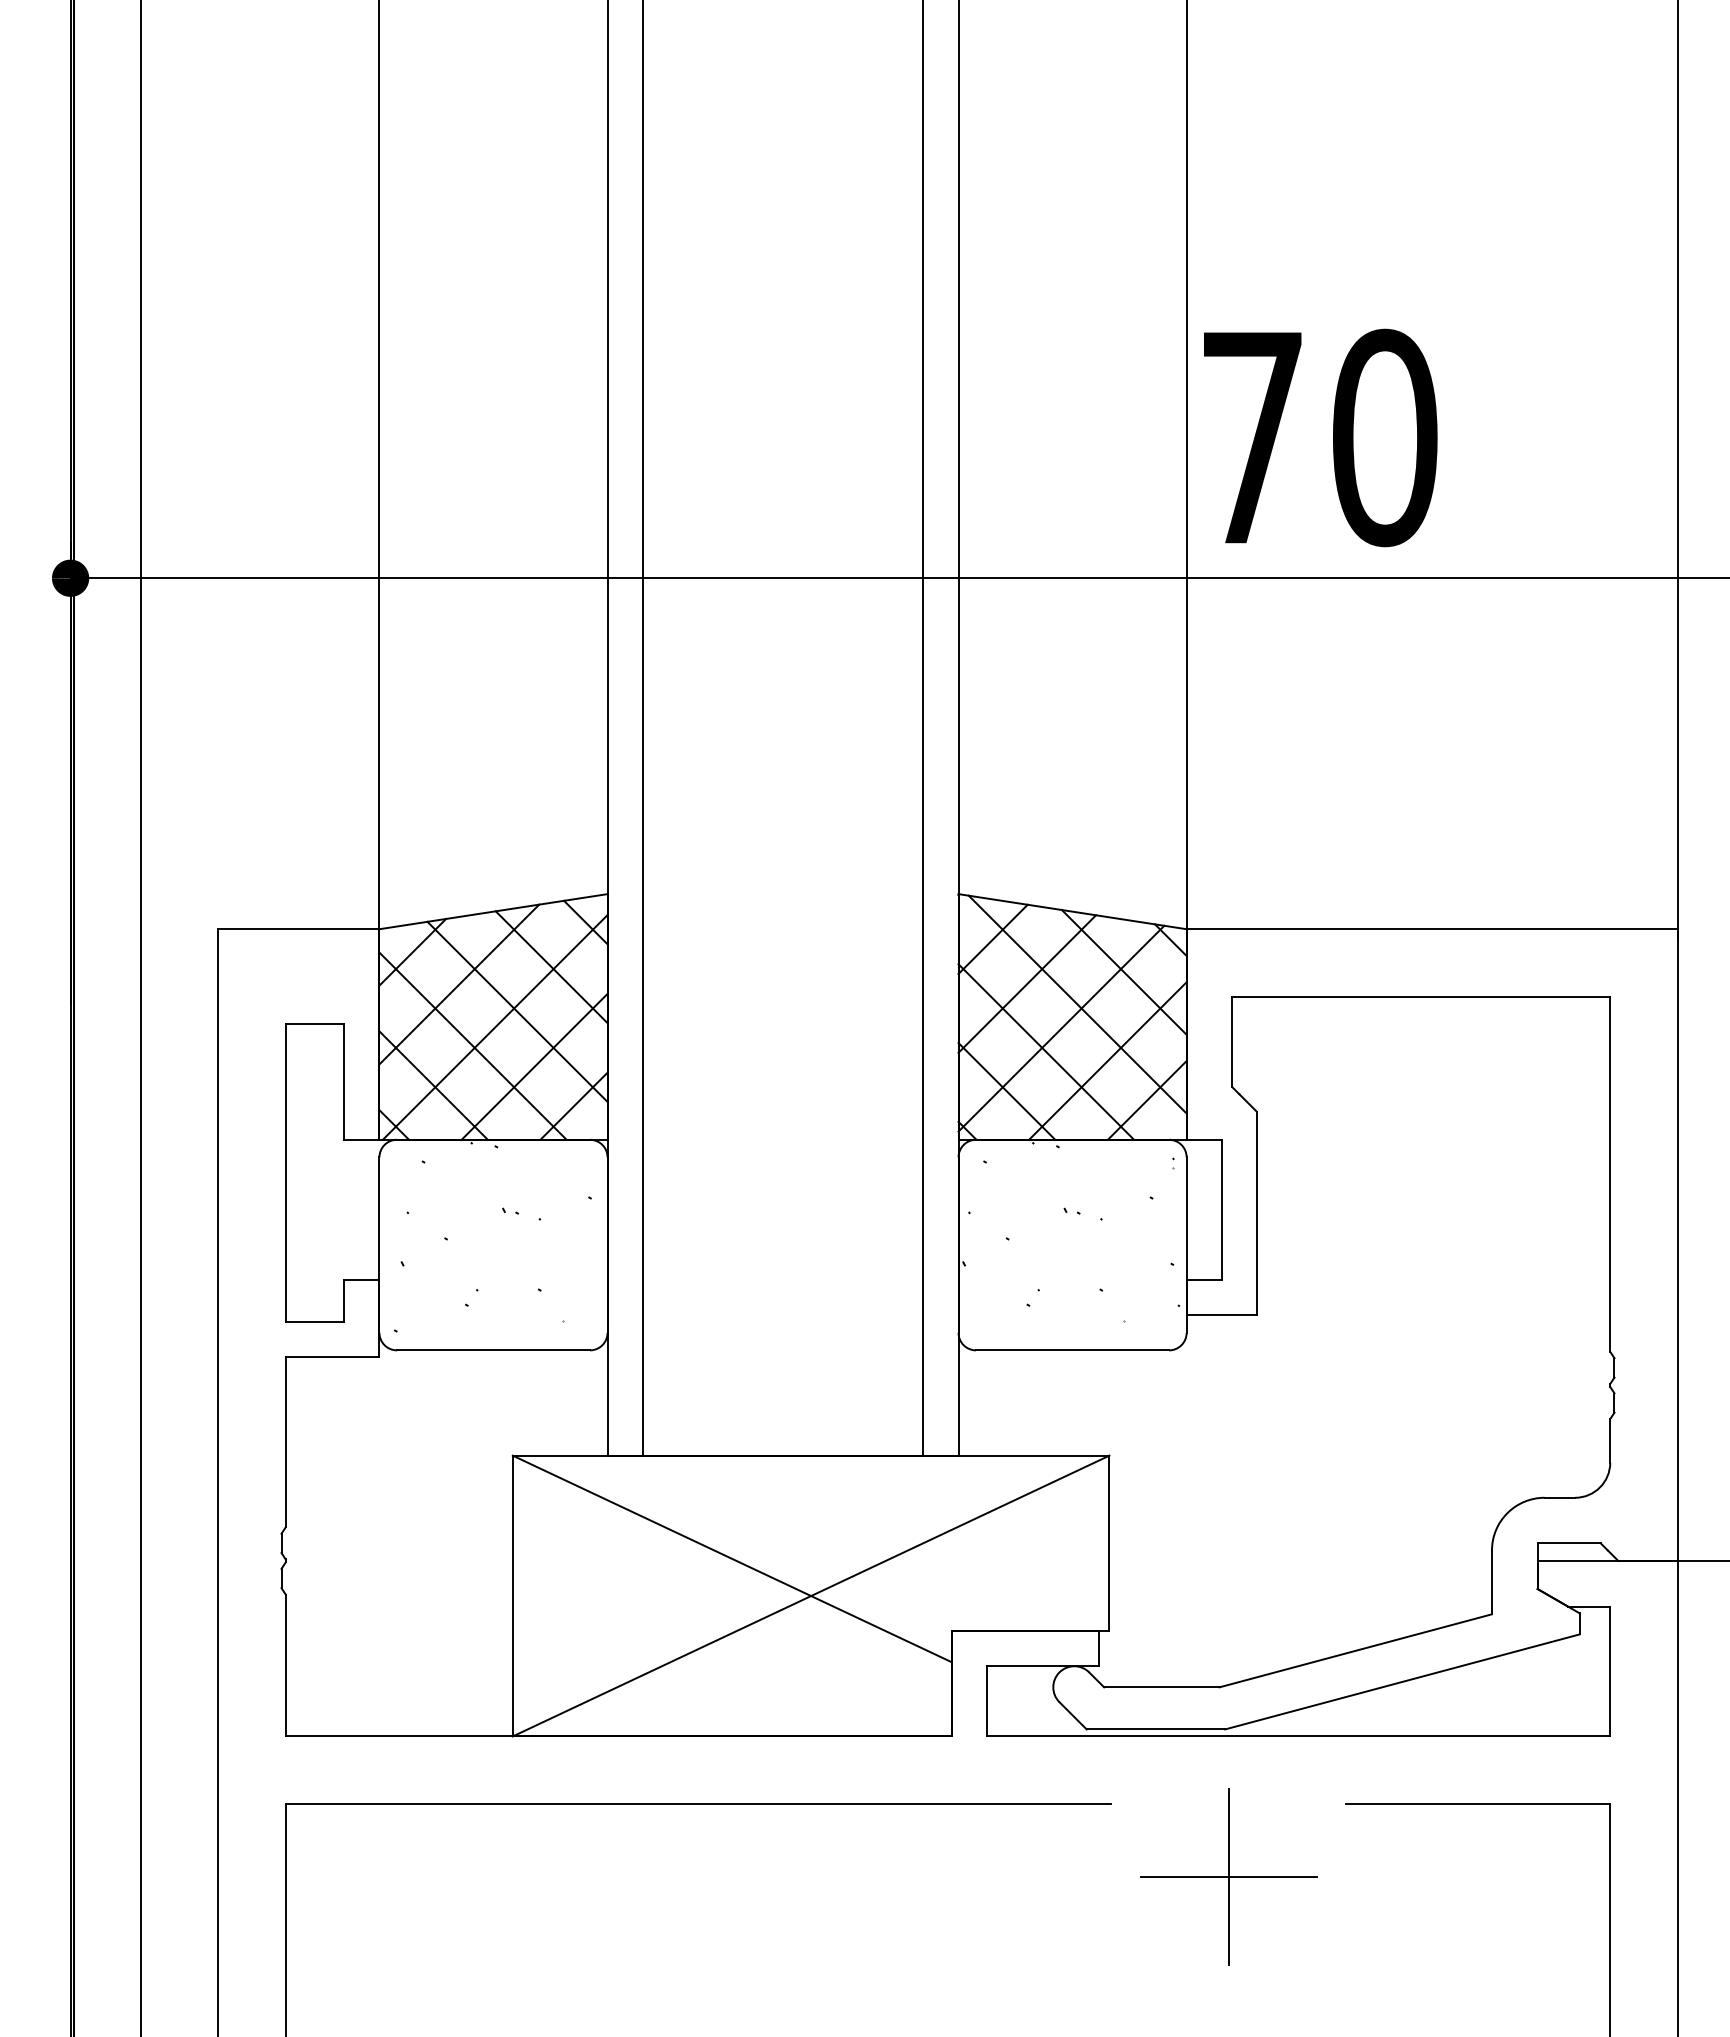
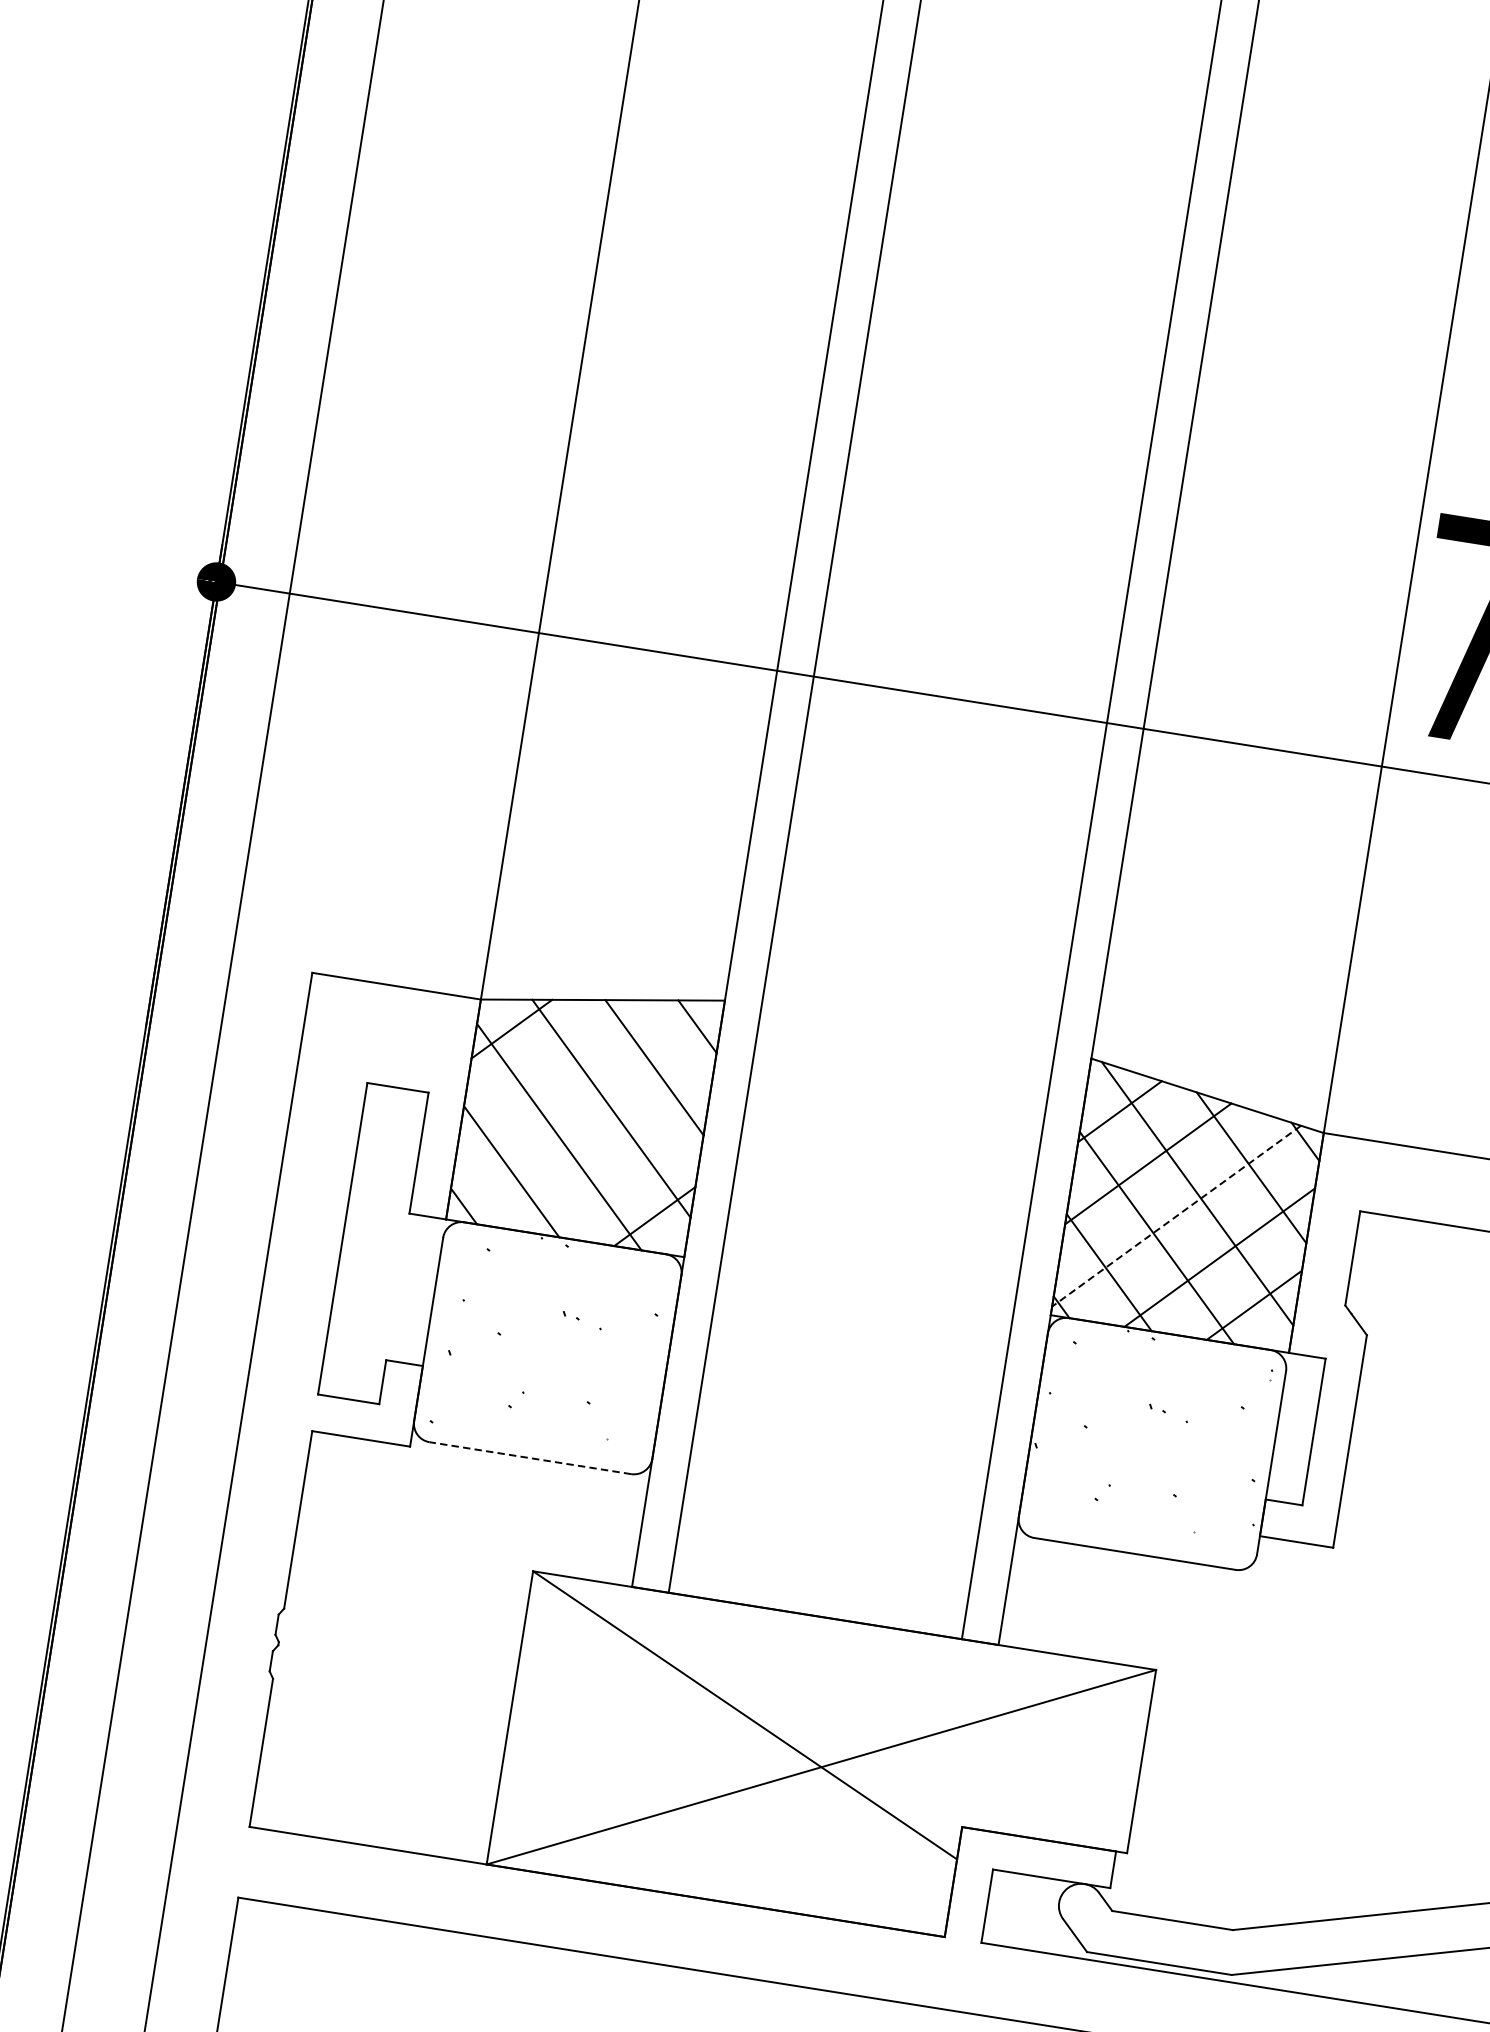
line: (459, 984) -> (555, 1070), removed
line: (494, 1027) -> (584, 1121), removed
line: (1061, 1028) -> (1176, 1216), solid -> dashed
line: (534, 1066) -> (620, 1168), removed
line: (493, 1350) -> (530, 1458), solid -> dashed

